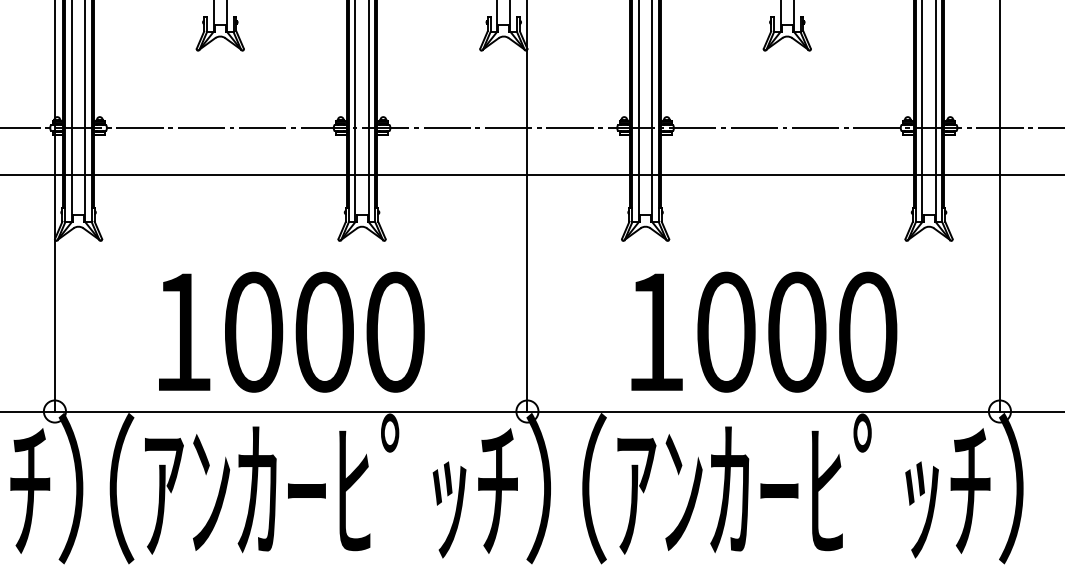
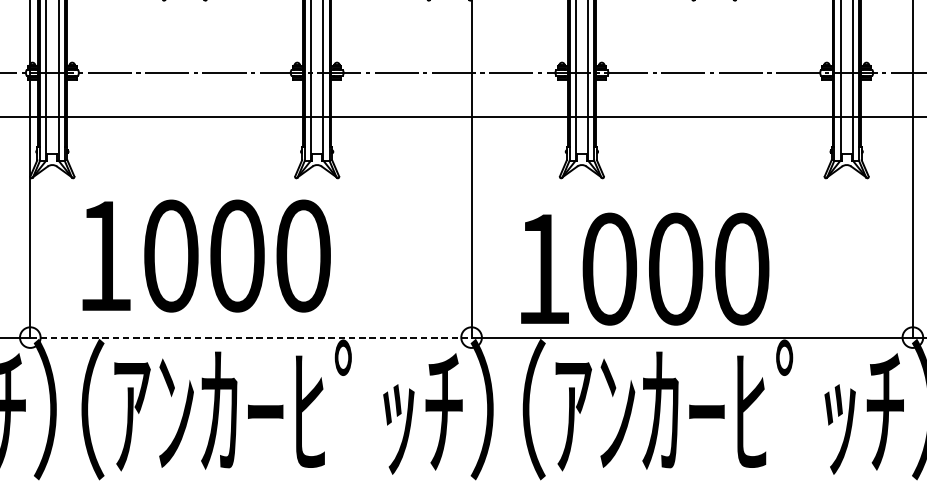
text: (291, 331) -> (206, 255), moved
text: (764, 331) -> (645, 268), moved
line: (291, 411) -> (251, 337), solid -> dashed

